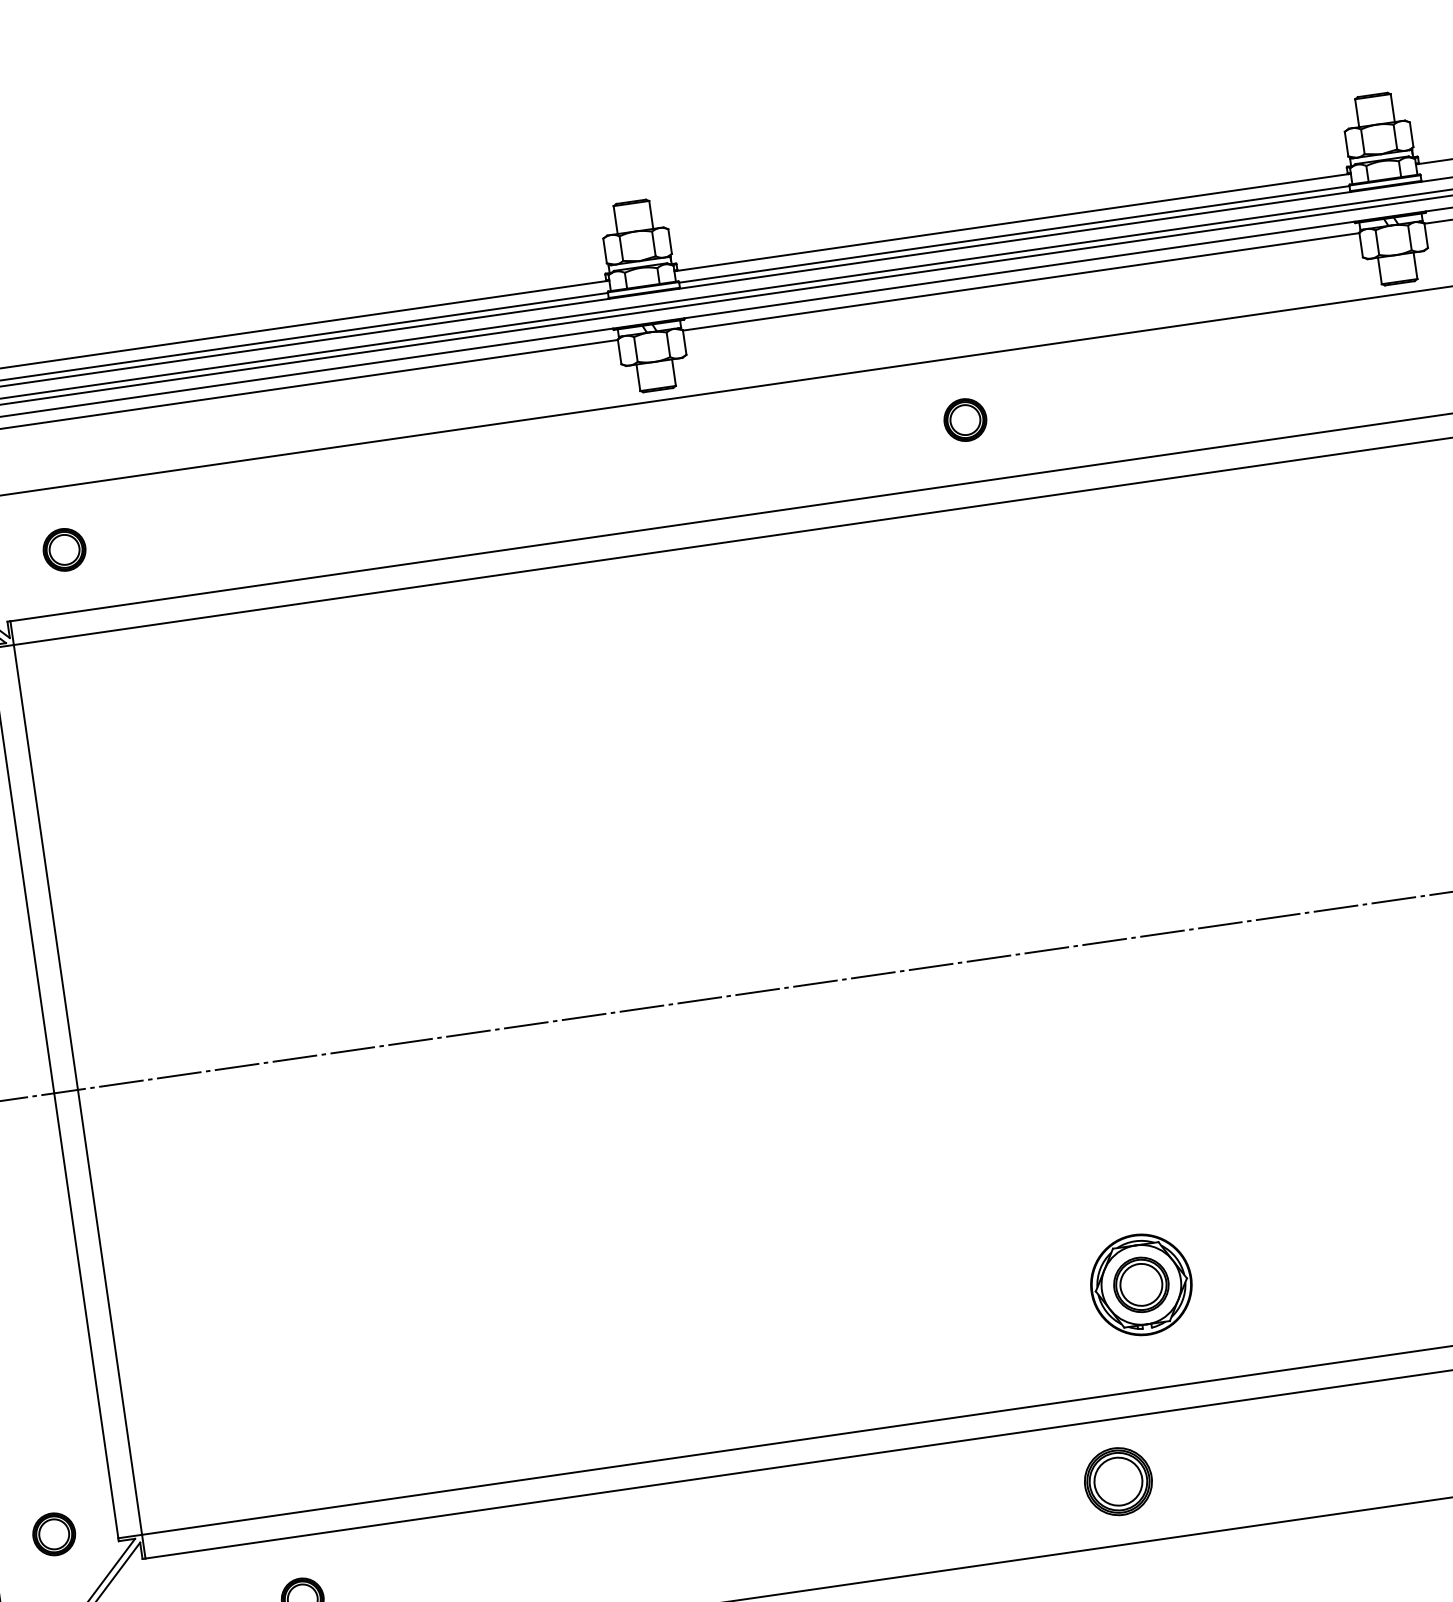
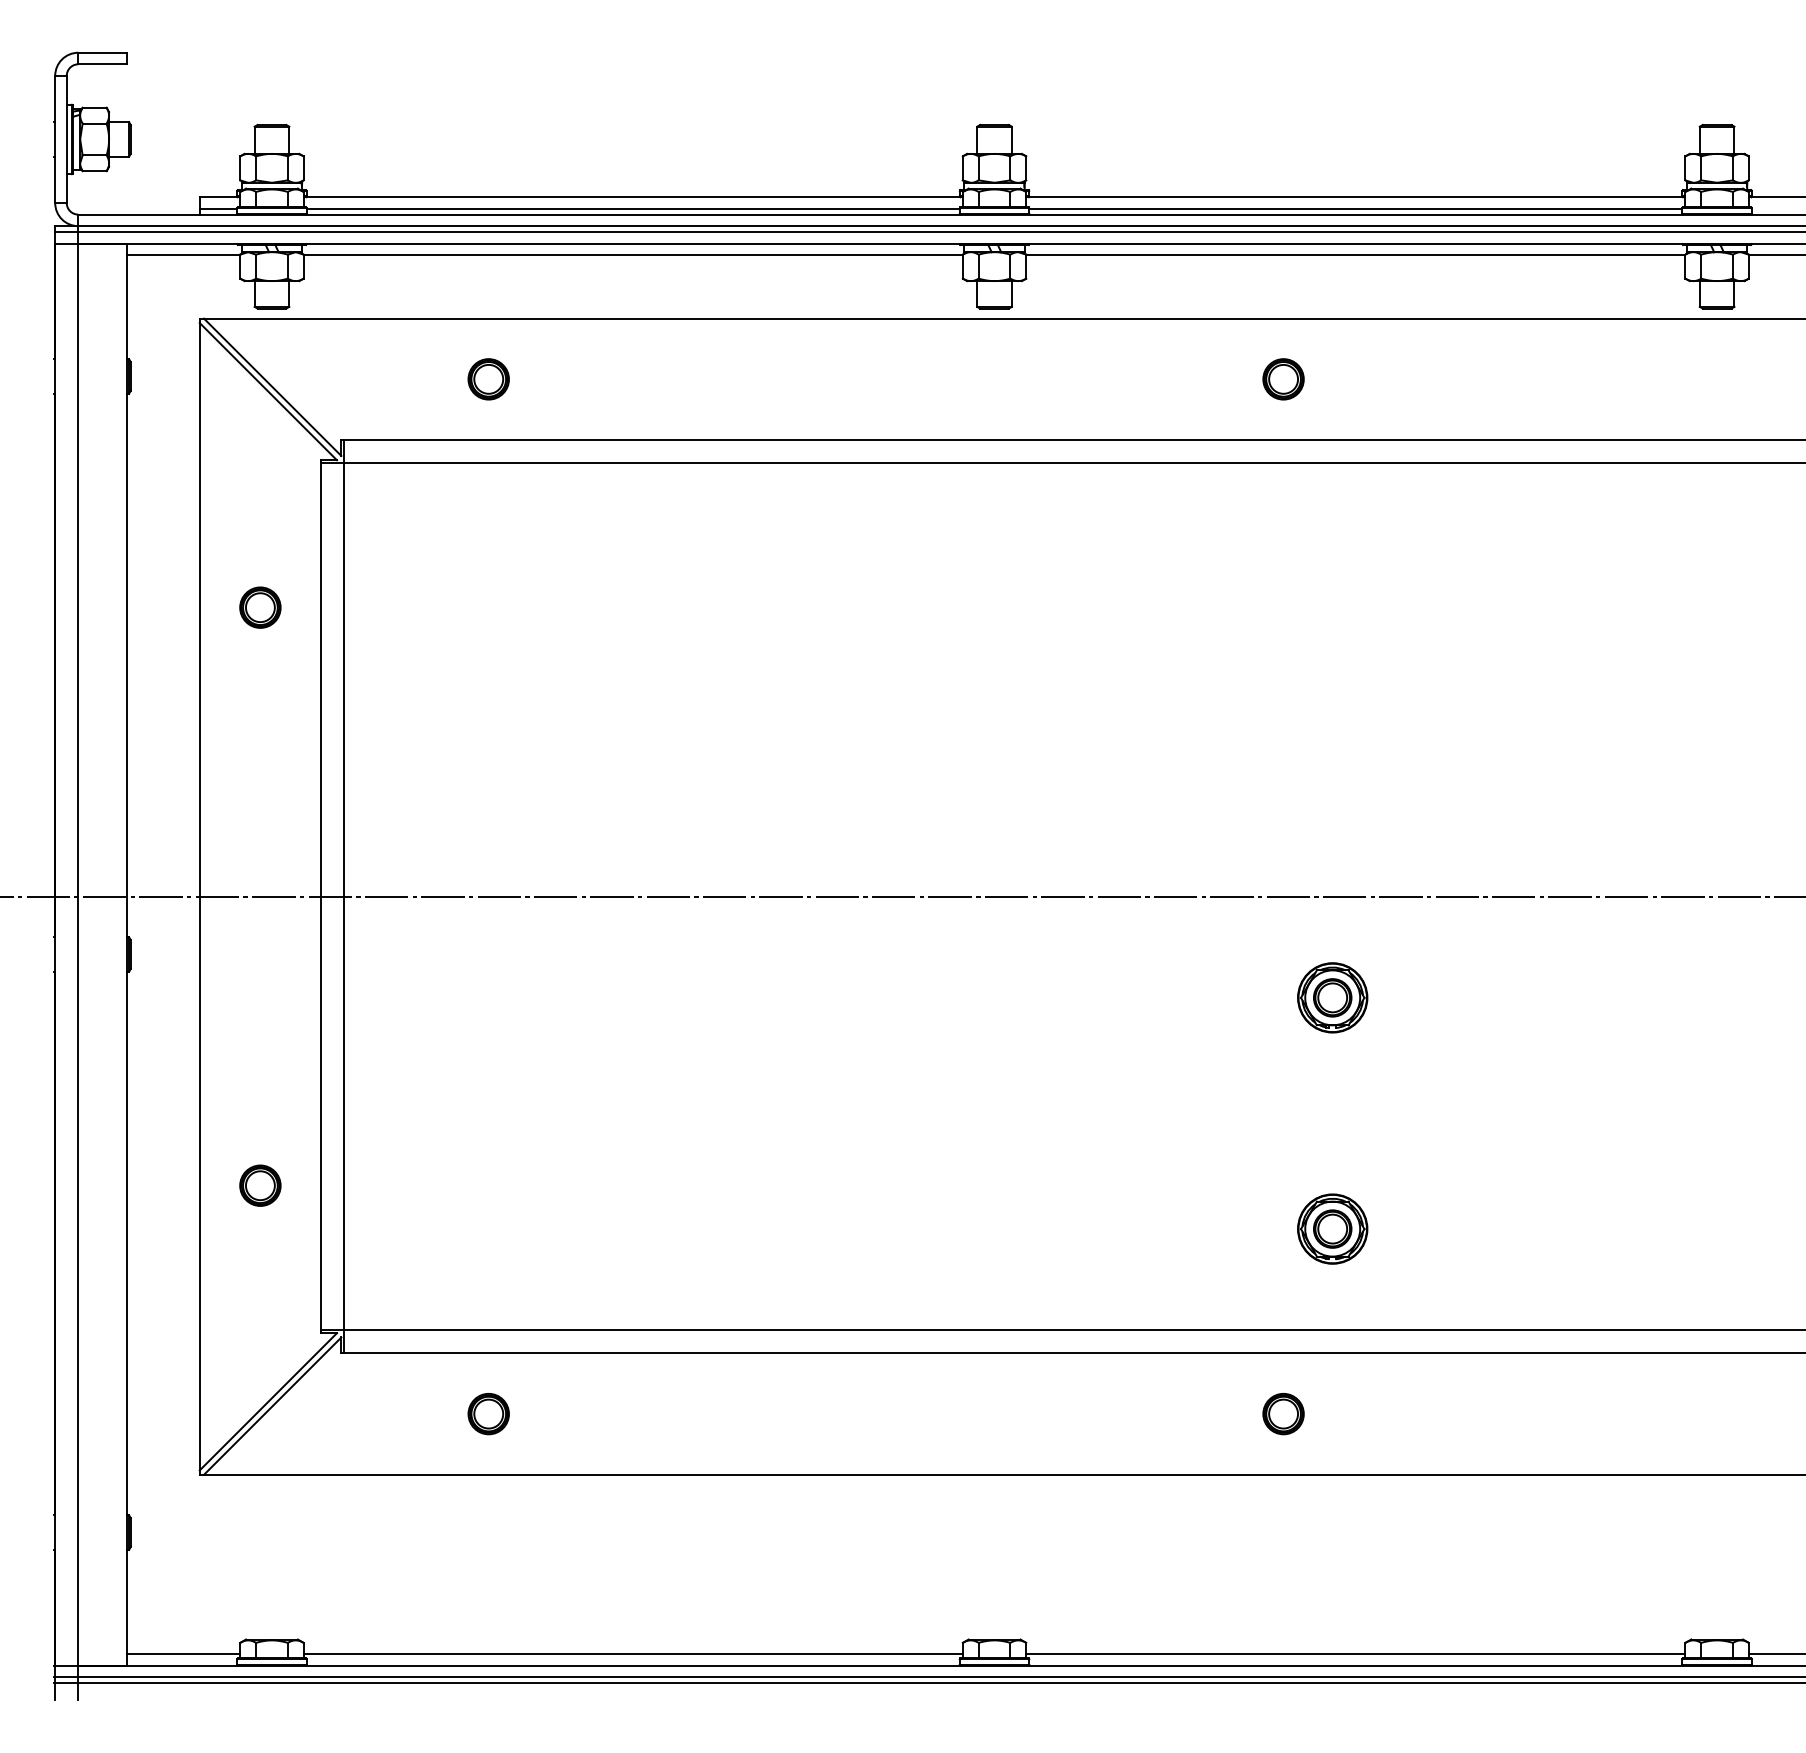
part: (64, 550) -> (488, 379), moved
part: (1107, 1047) -> (1332, 997), added
part: (1141, 1284) -> (1332, 1228), size x0.71
part: (1118, 1482) -> (1283, 1414), size x0.62
part: (54, 1534) -> (260, 1185), moved

